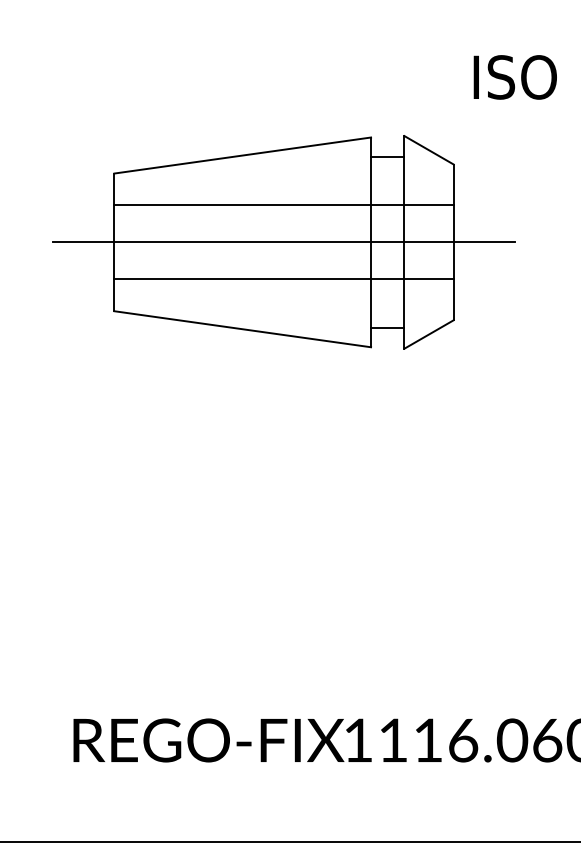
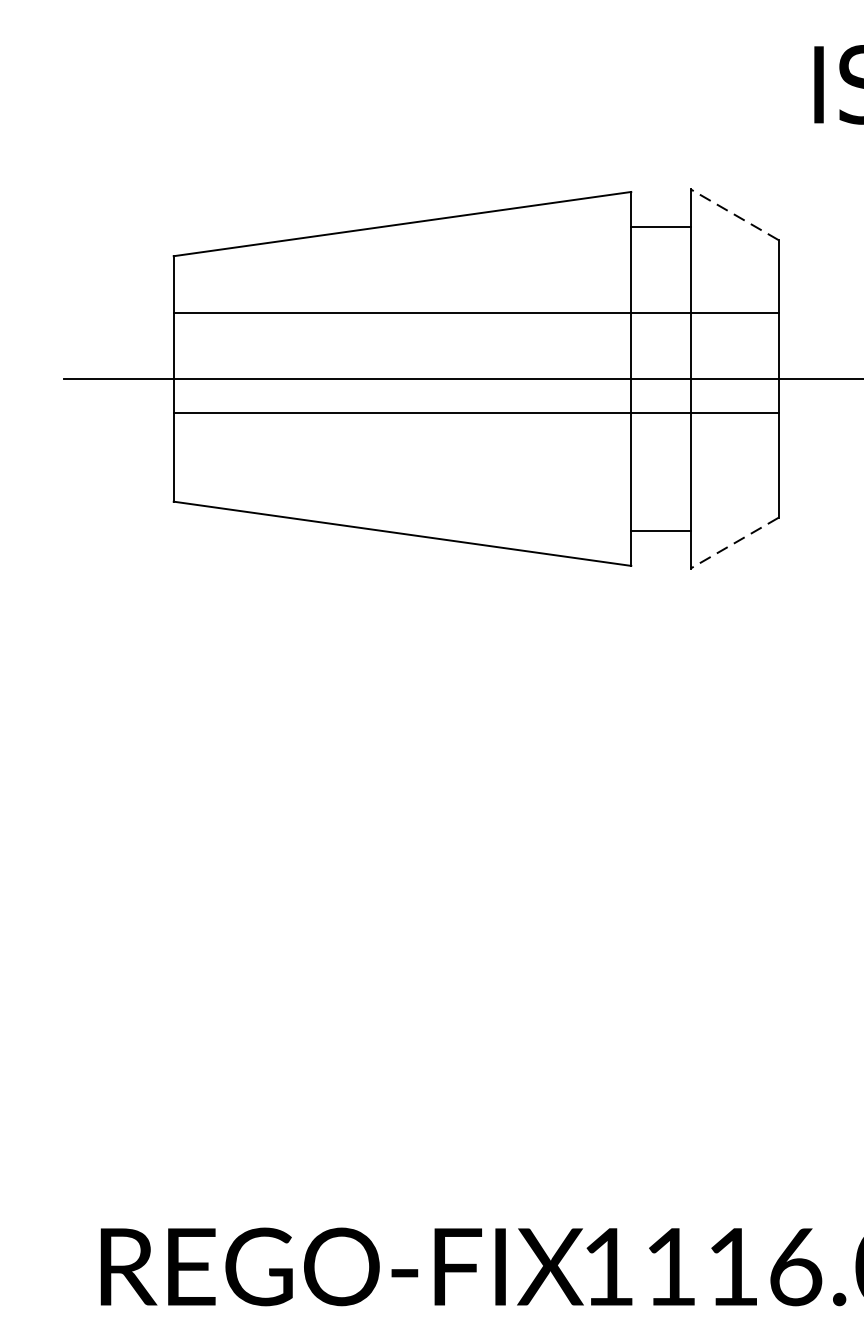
line: (428, 150) -> (733, 215), solid -> dashed
line: (283, 279) -> (475, 413), moved
line: (428, 334) -> (733, 543), solid -> dashed

